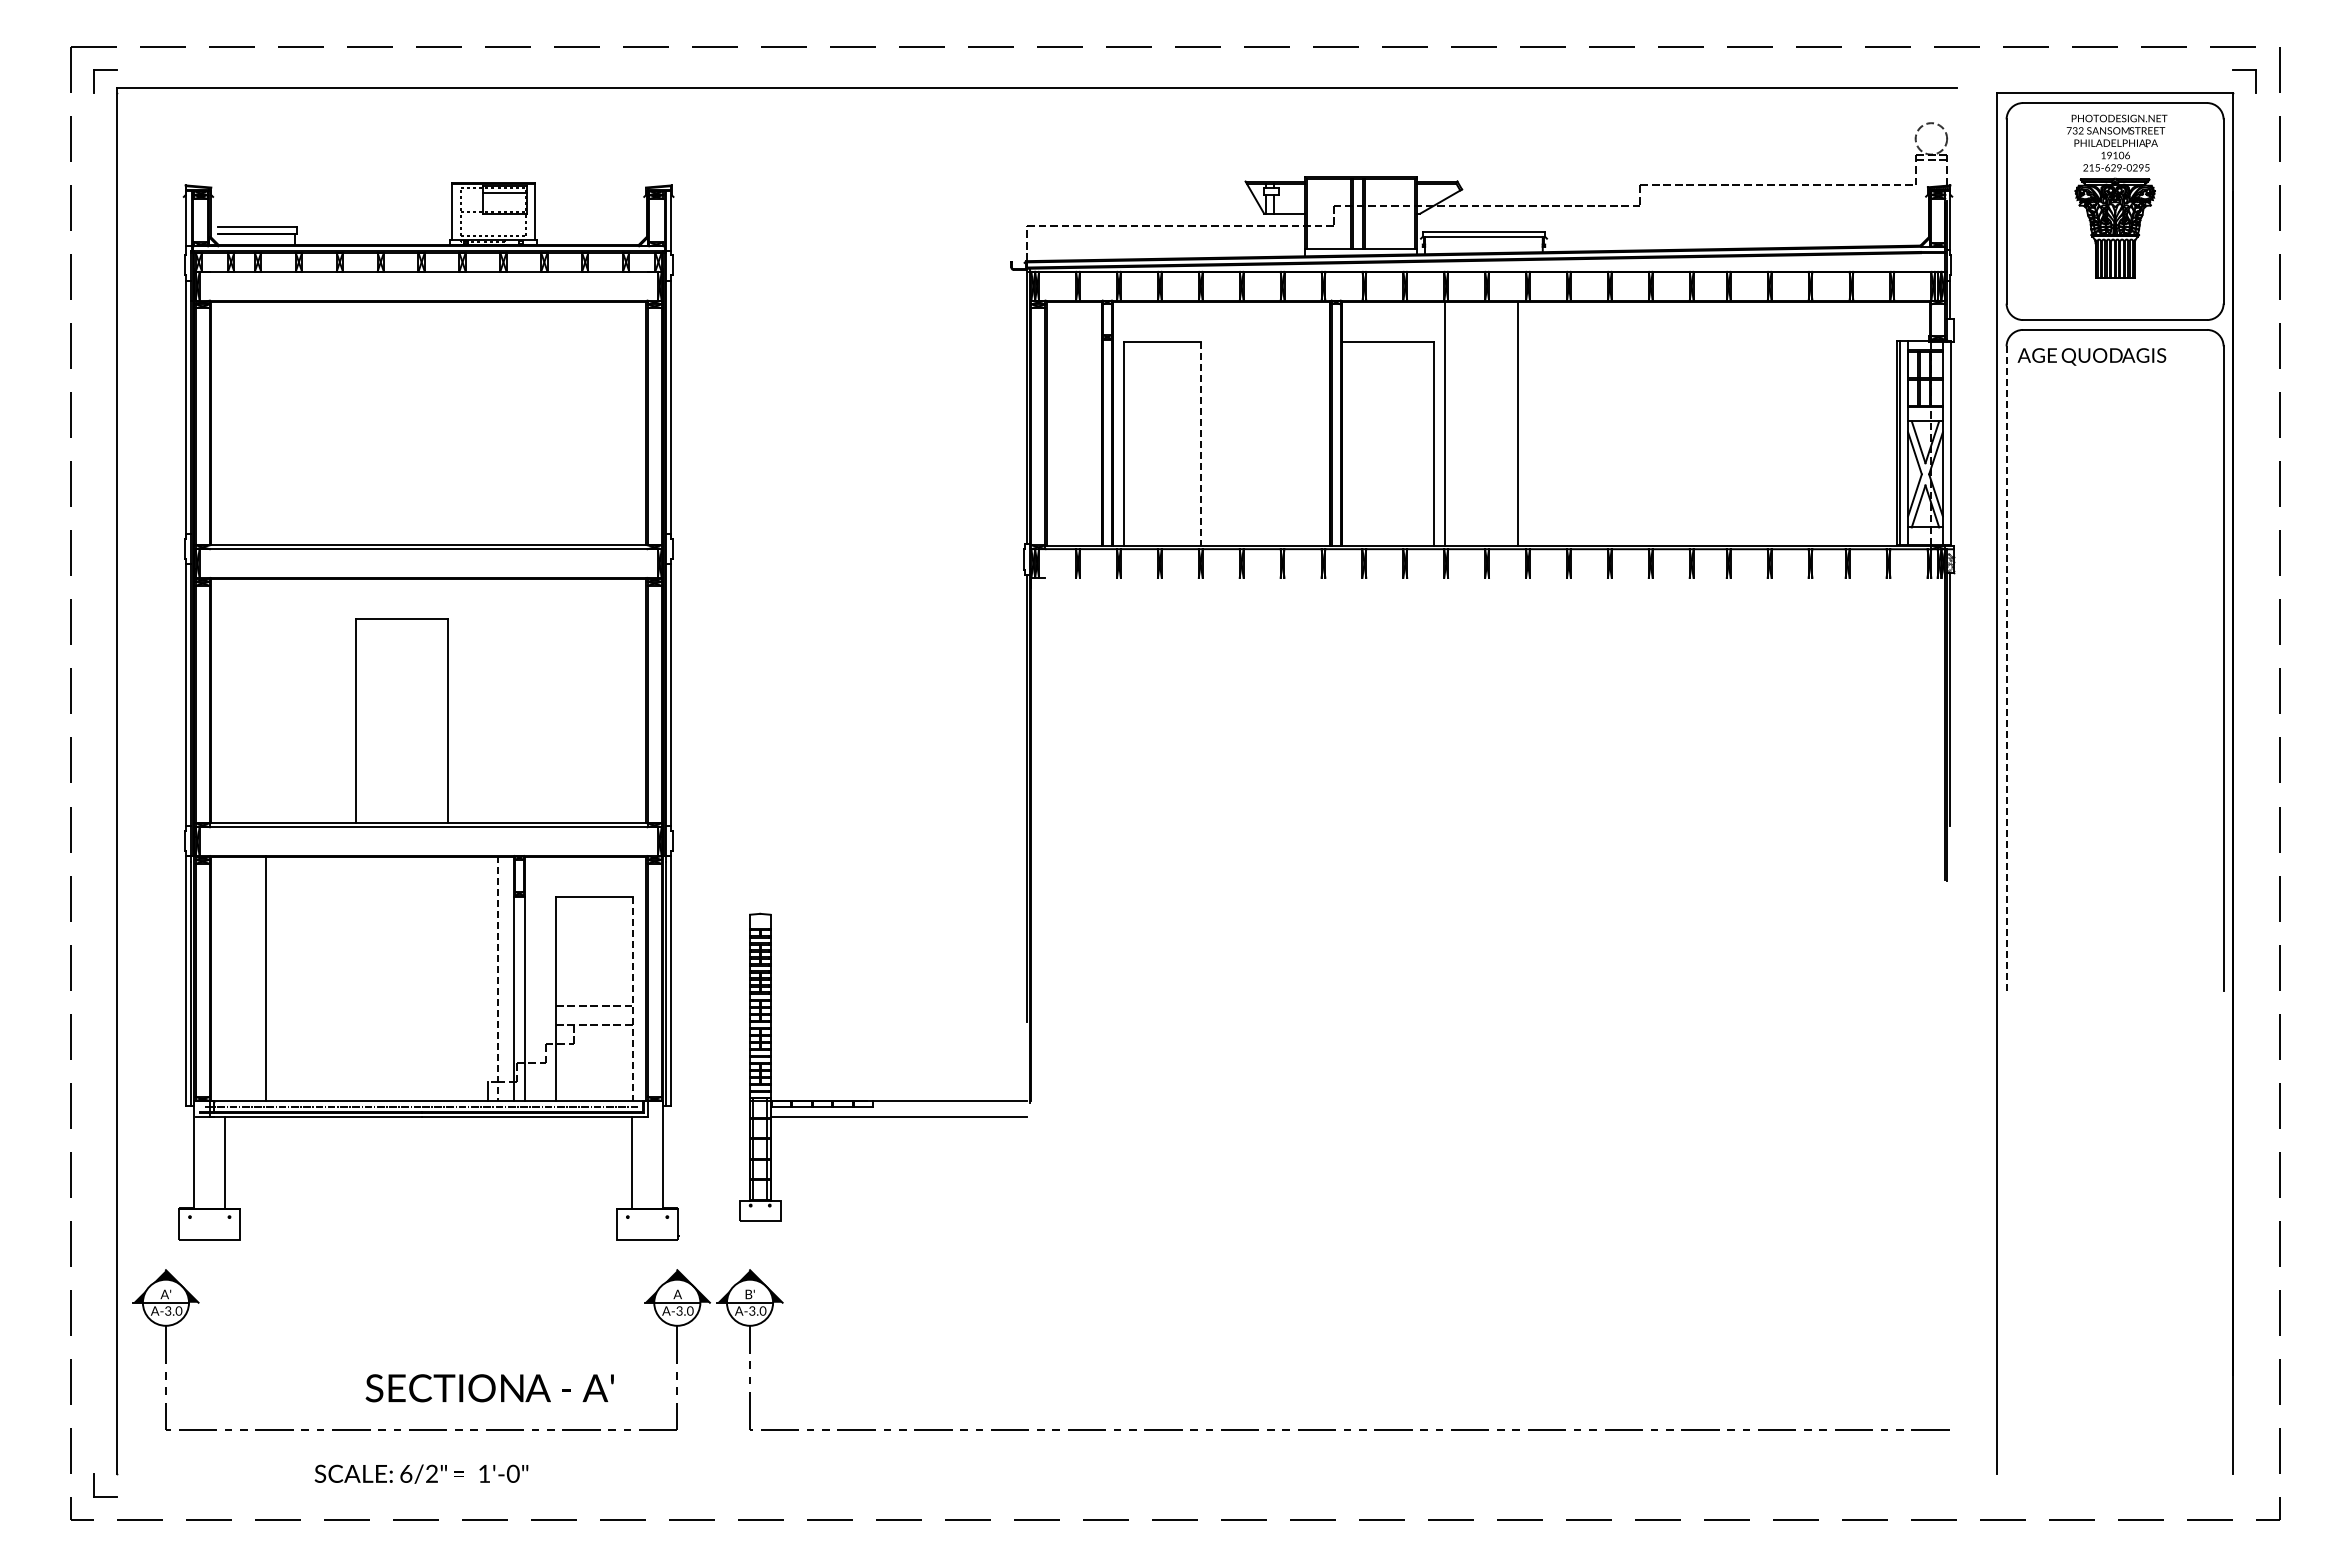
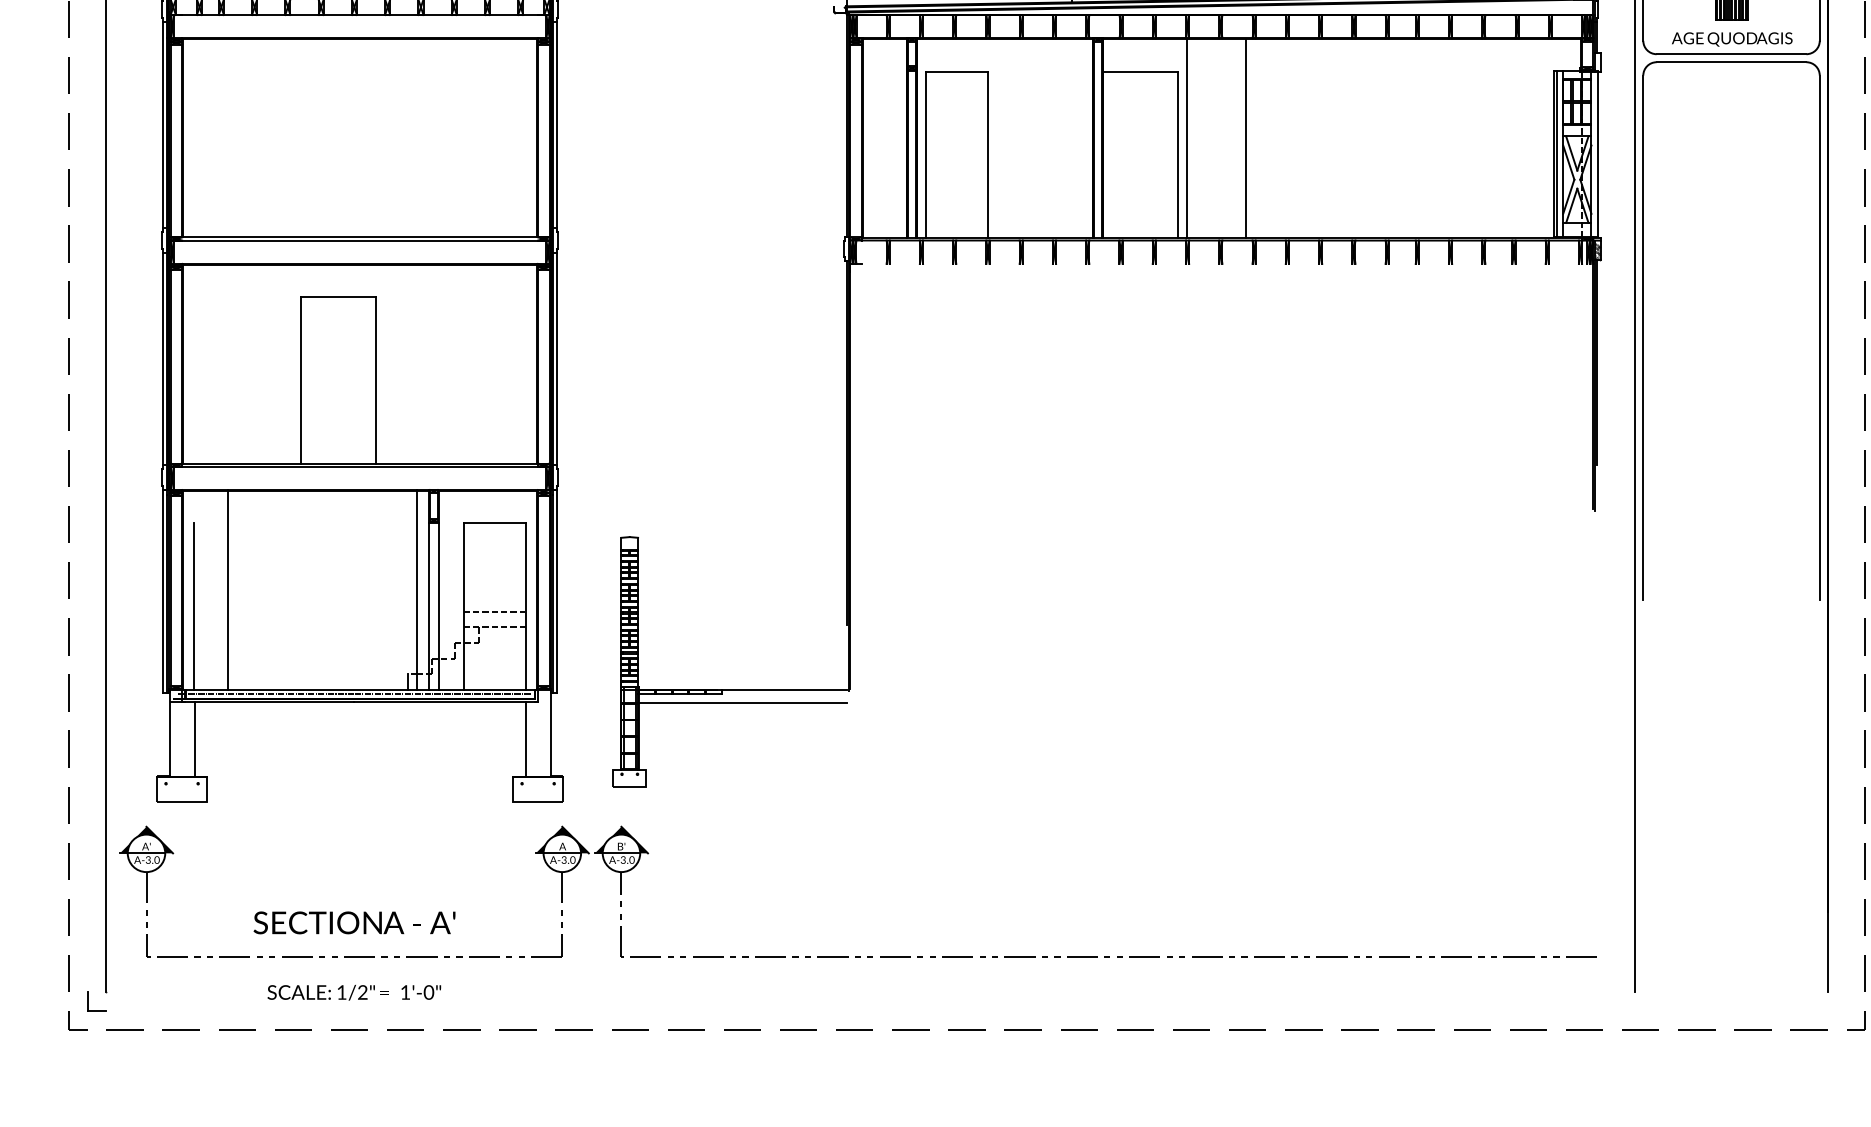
text: (2091, 356) -> (1731, 39), moved
line: (1200, 444) -> (987, 155), dashed -> solid
line: (2006, 668) -> (1643, 337), dashed -> solid
line: (498, 978) -> (416, 589), dashed -> solid
line: (224, 998) -> (194, 605), added
line: (632, 999) -> (525, 606), dashed -> solid
text: (489, 1388) -> (354, 923), moved
text: (406, 1473) -> (342, 992), 6/2" -> 1/2"

